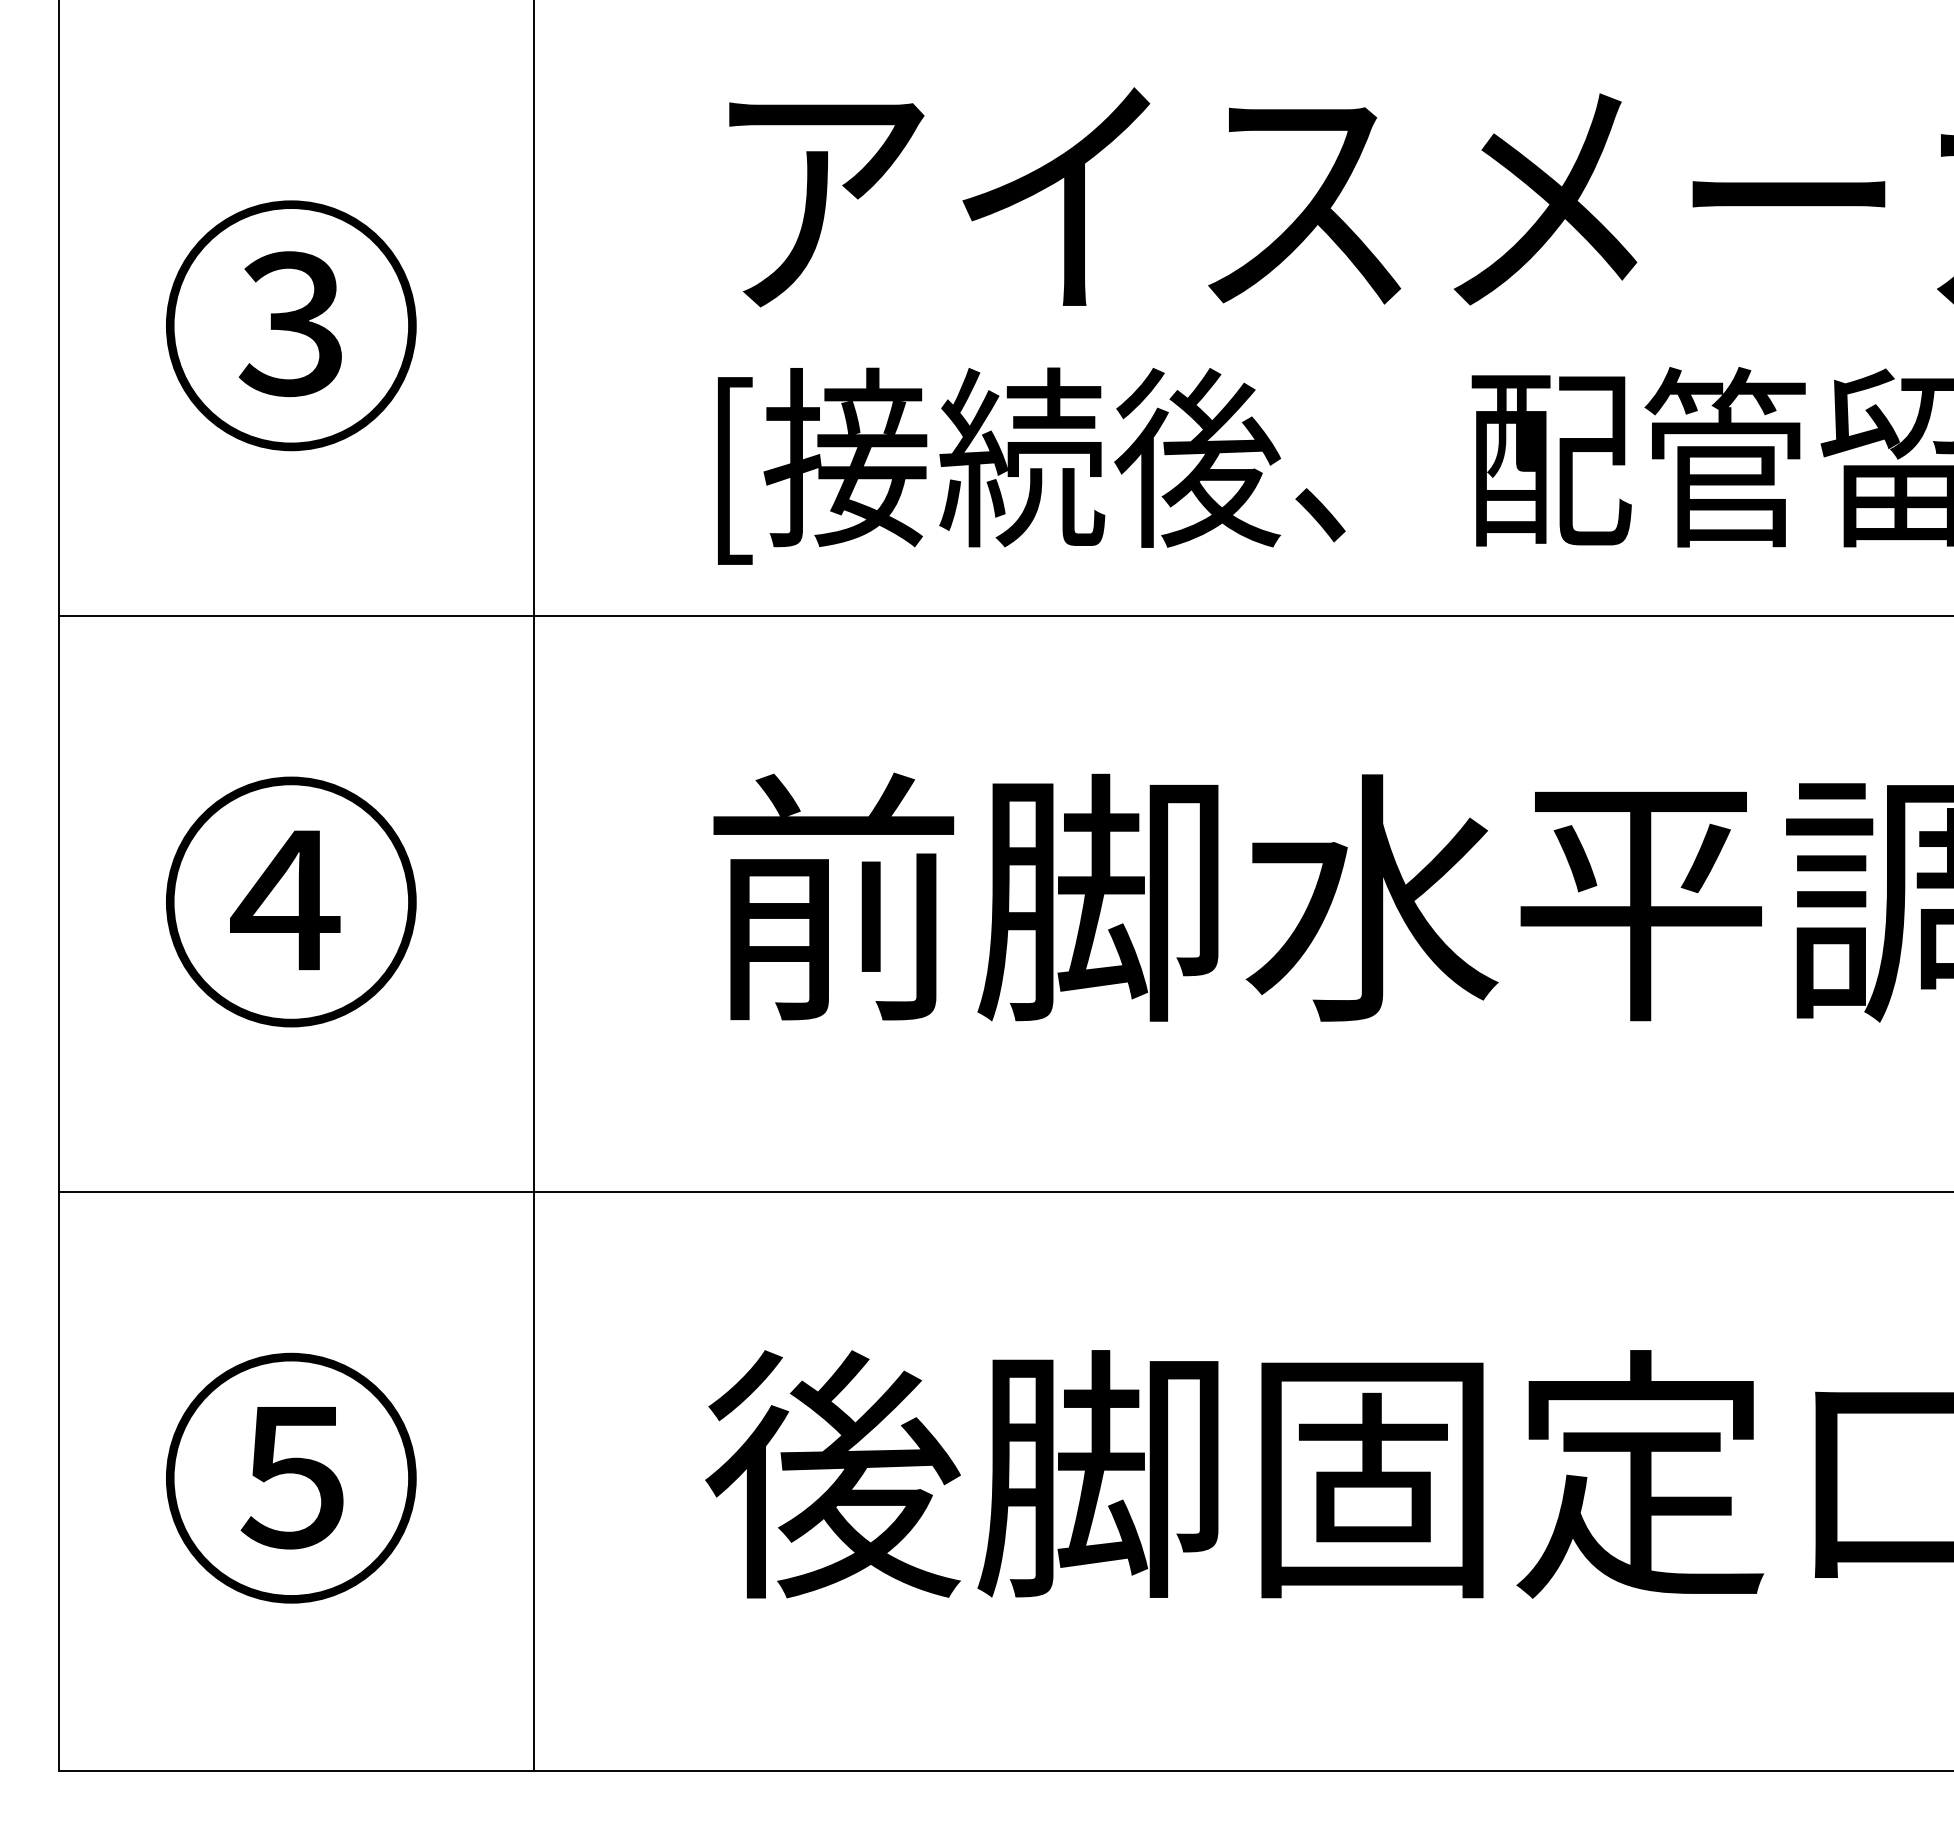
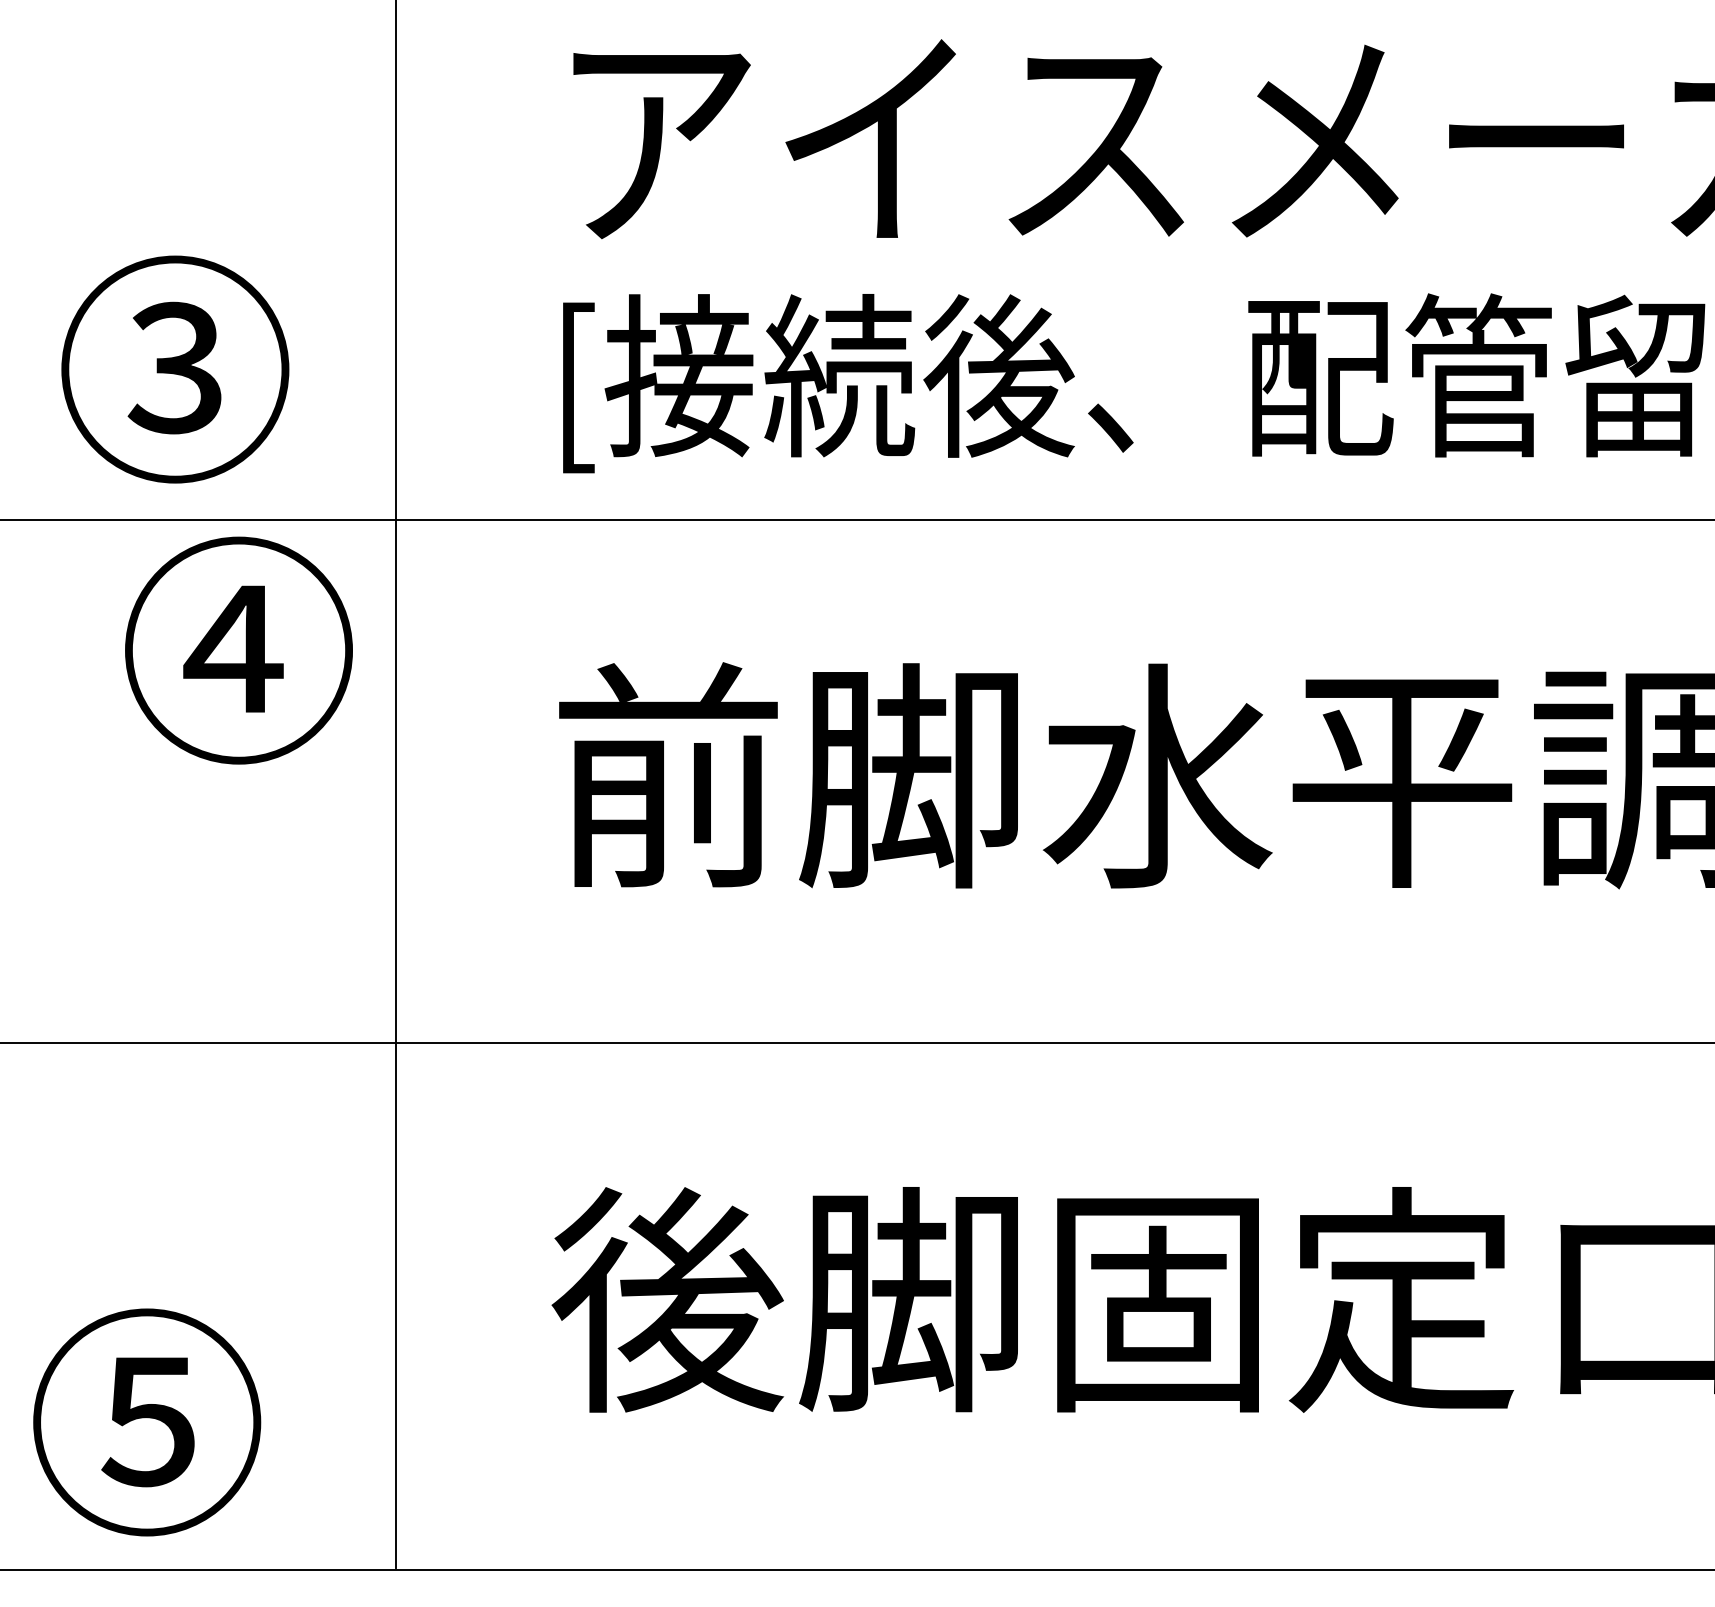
text: (291, 325) -> (175, 369), moved
text: (291, 901) -> (239, 650), moved
text: (291, 1477) -> (147, 1421), moved

